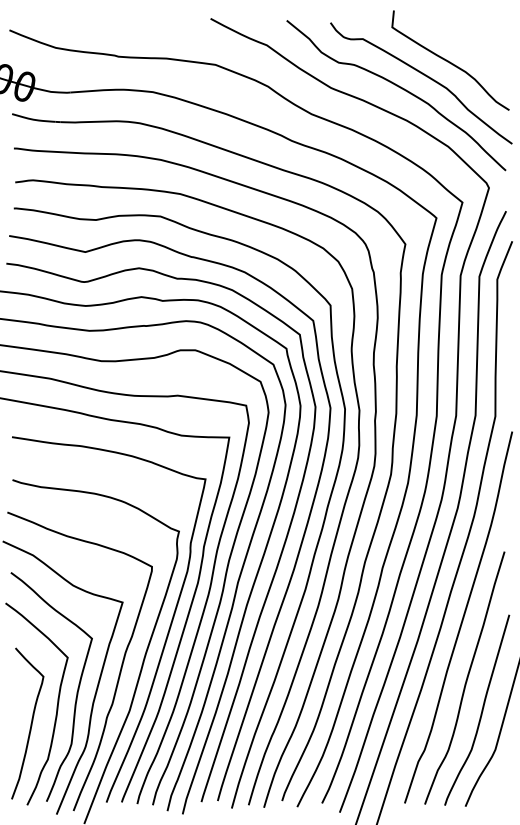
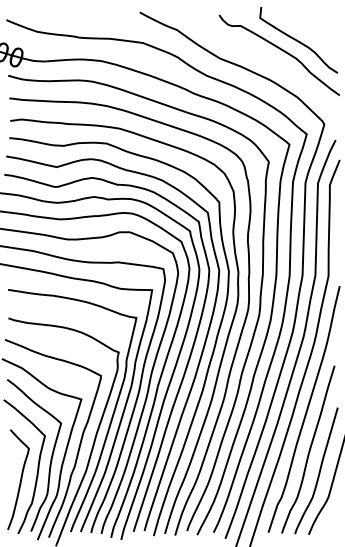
curve: (398, 88) -> (264, 58), removed

